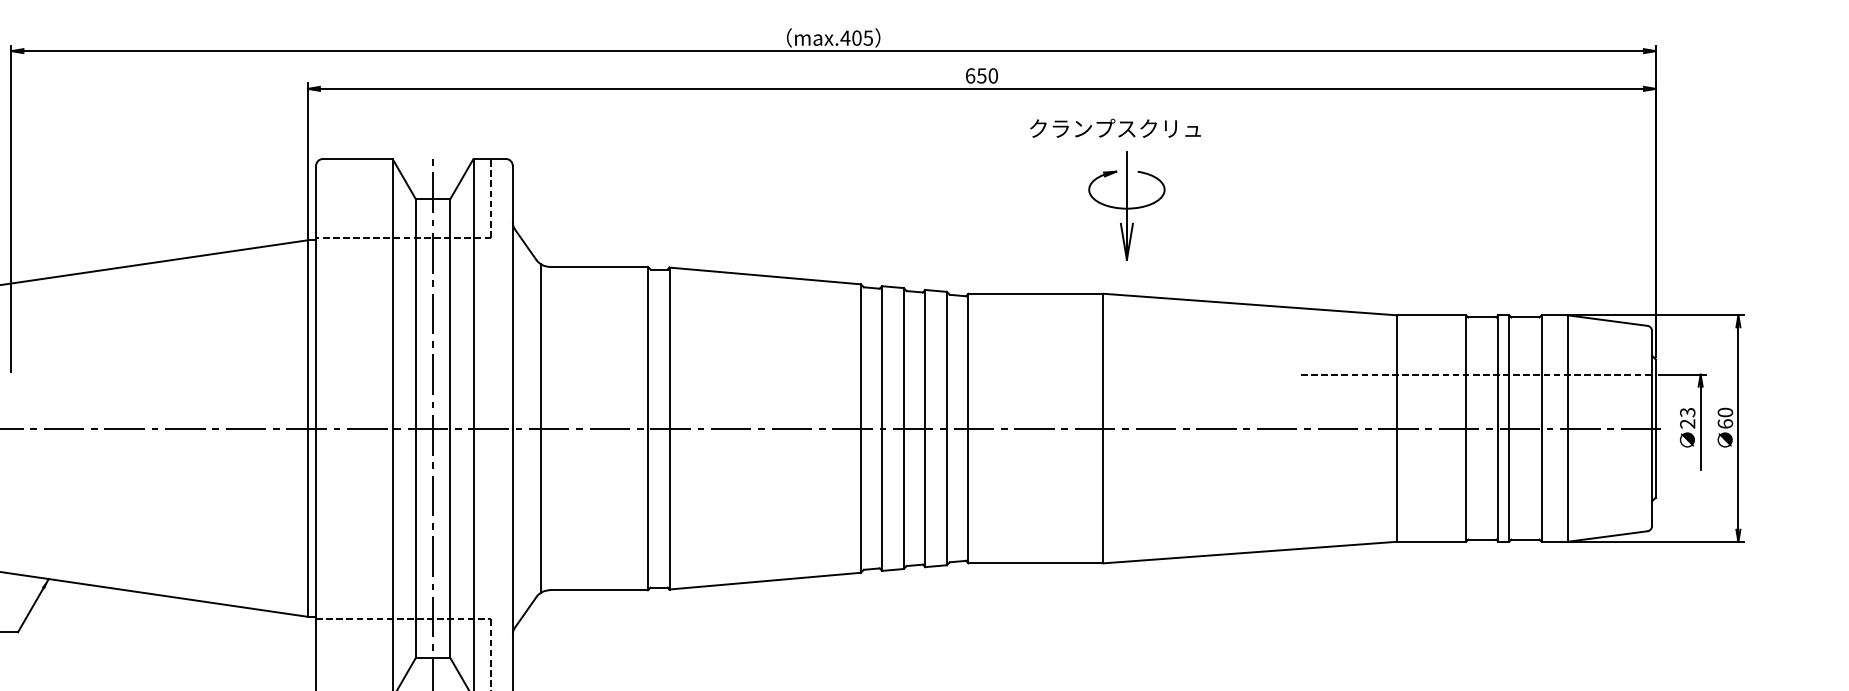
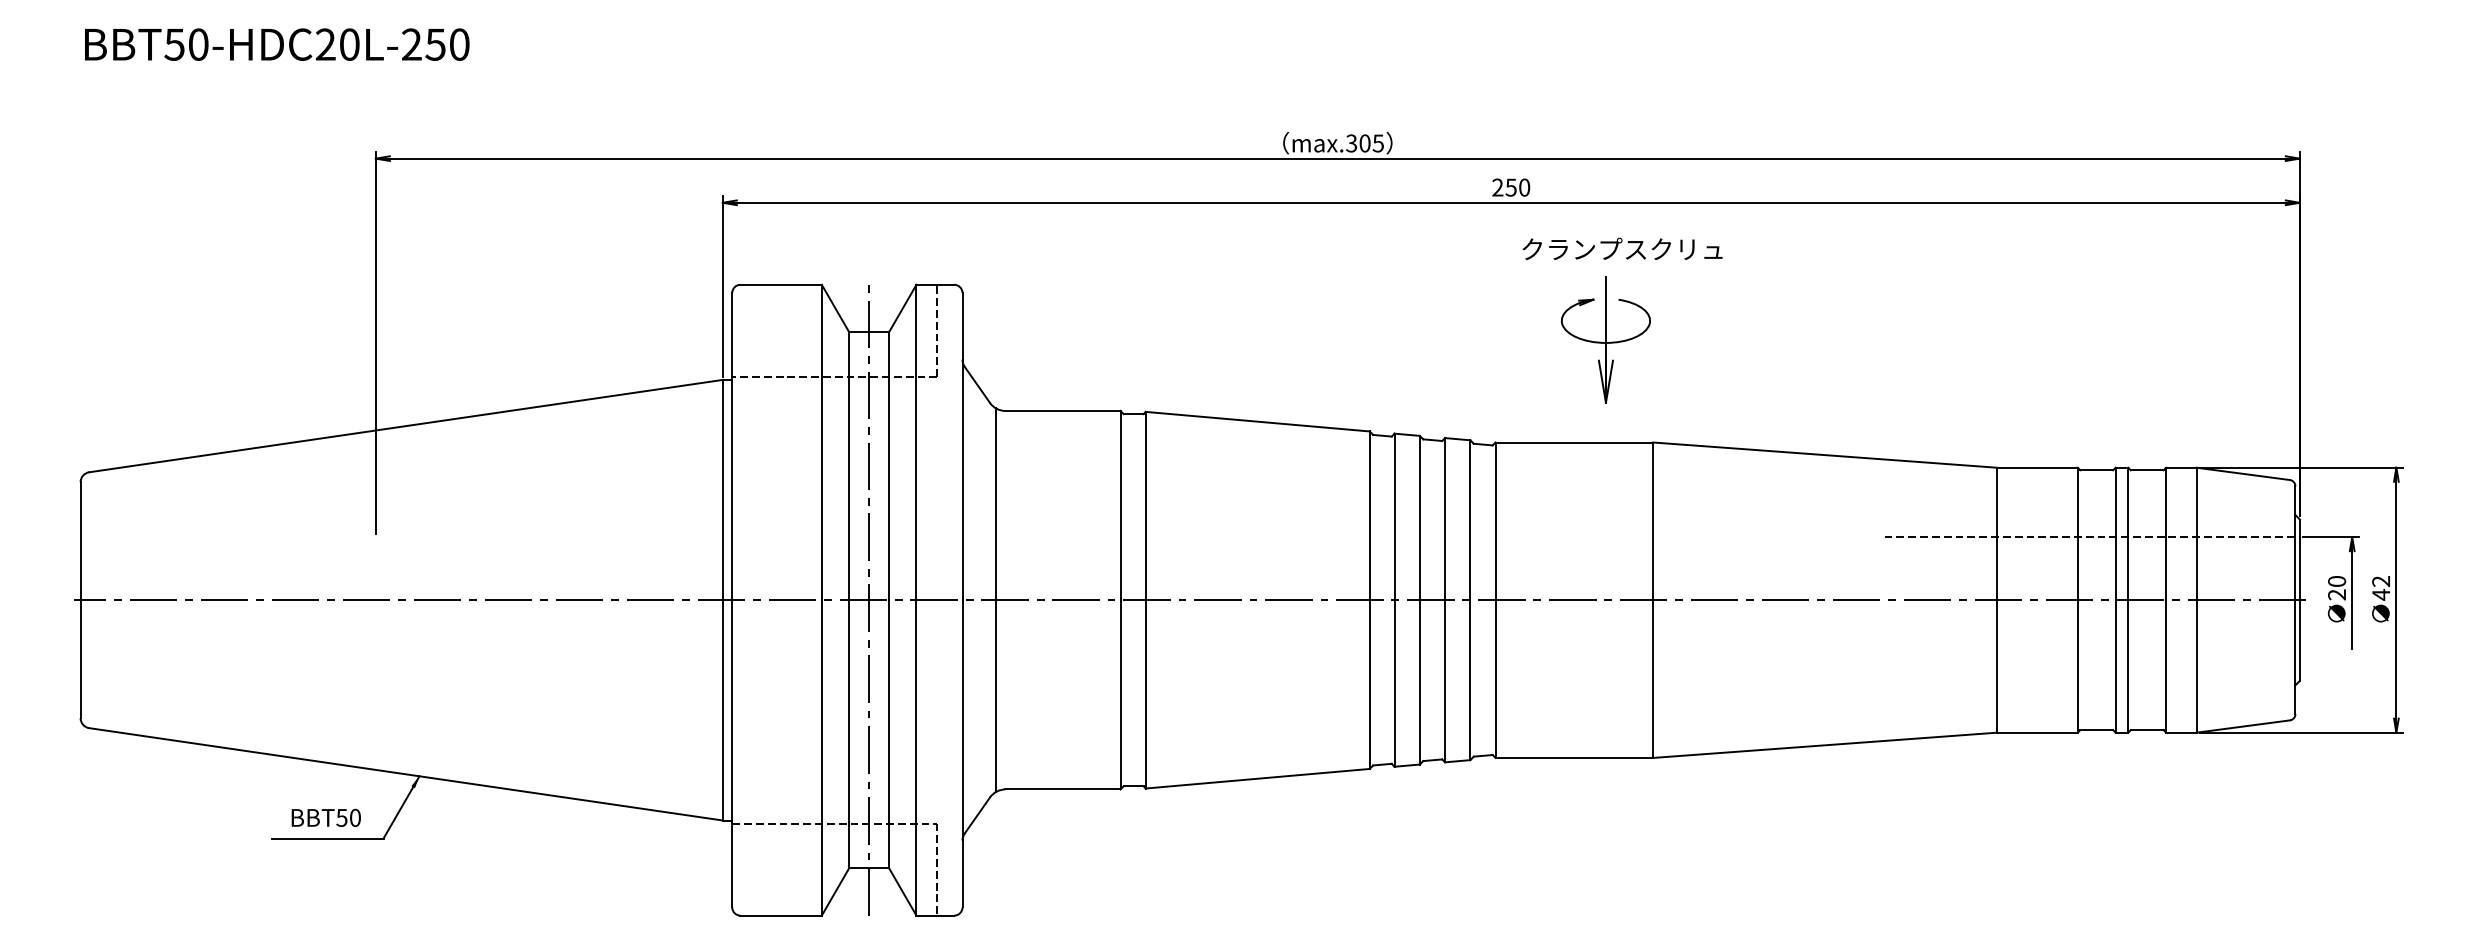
text: (845, 38) -> (1351, 143), max.405 -> max.305
text: (970, 75) -> (1497, 187), 650 -> 250
text: (1115, 127) -> (1622, 248), moved
part: (1126, 205) -> (1605, 339), moved
text: (1687, 412) -> (2336, 581), 23 -> 20
text: (1725, 418) -> (2381, 588), 60 -> 42

